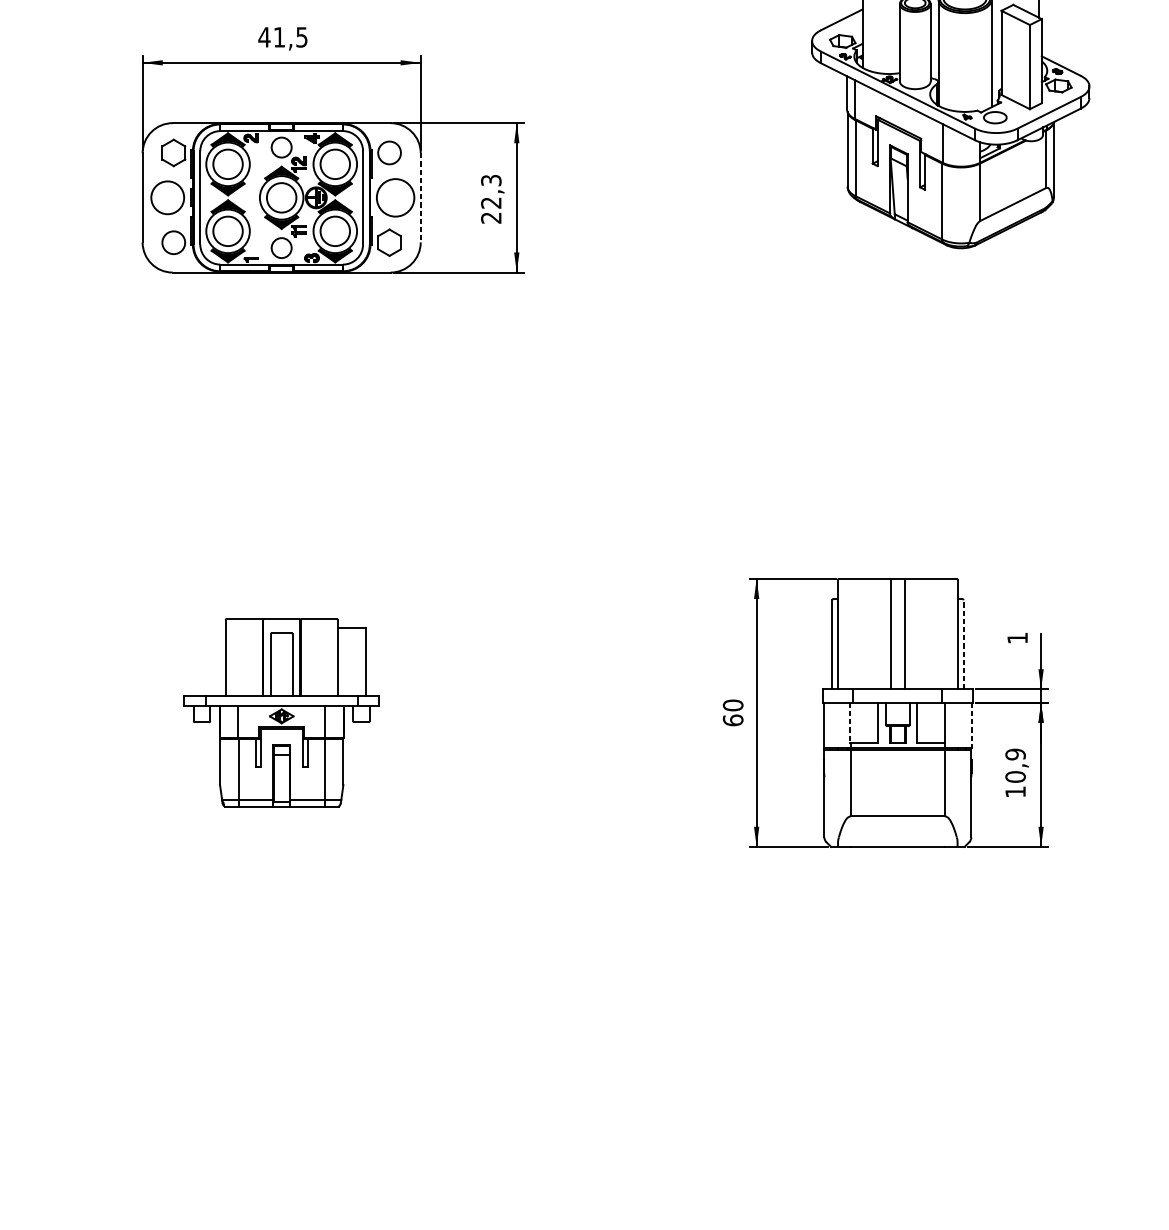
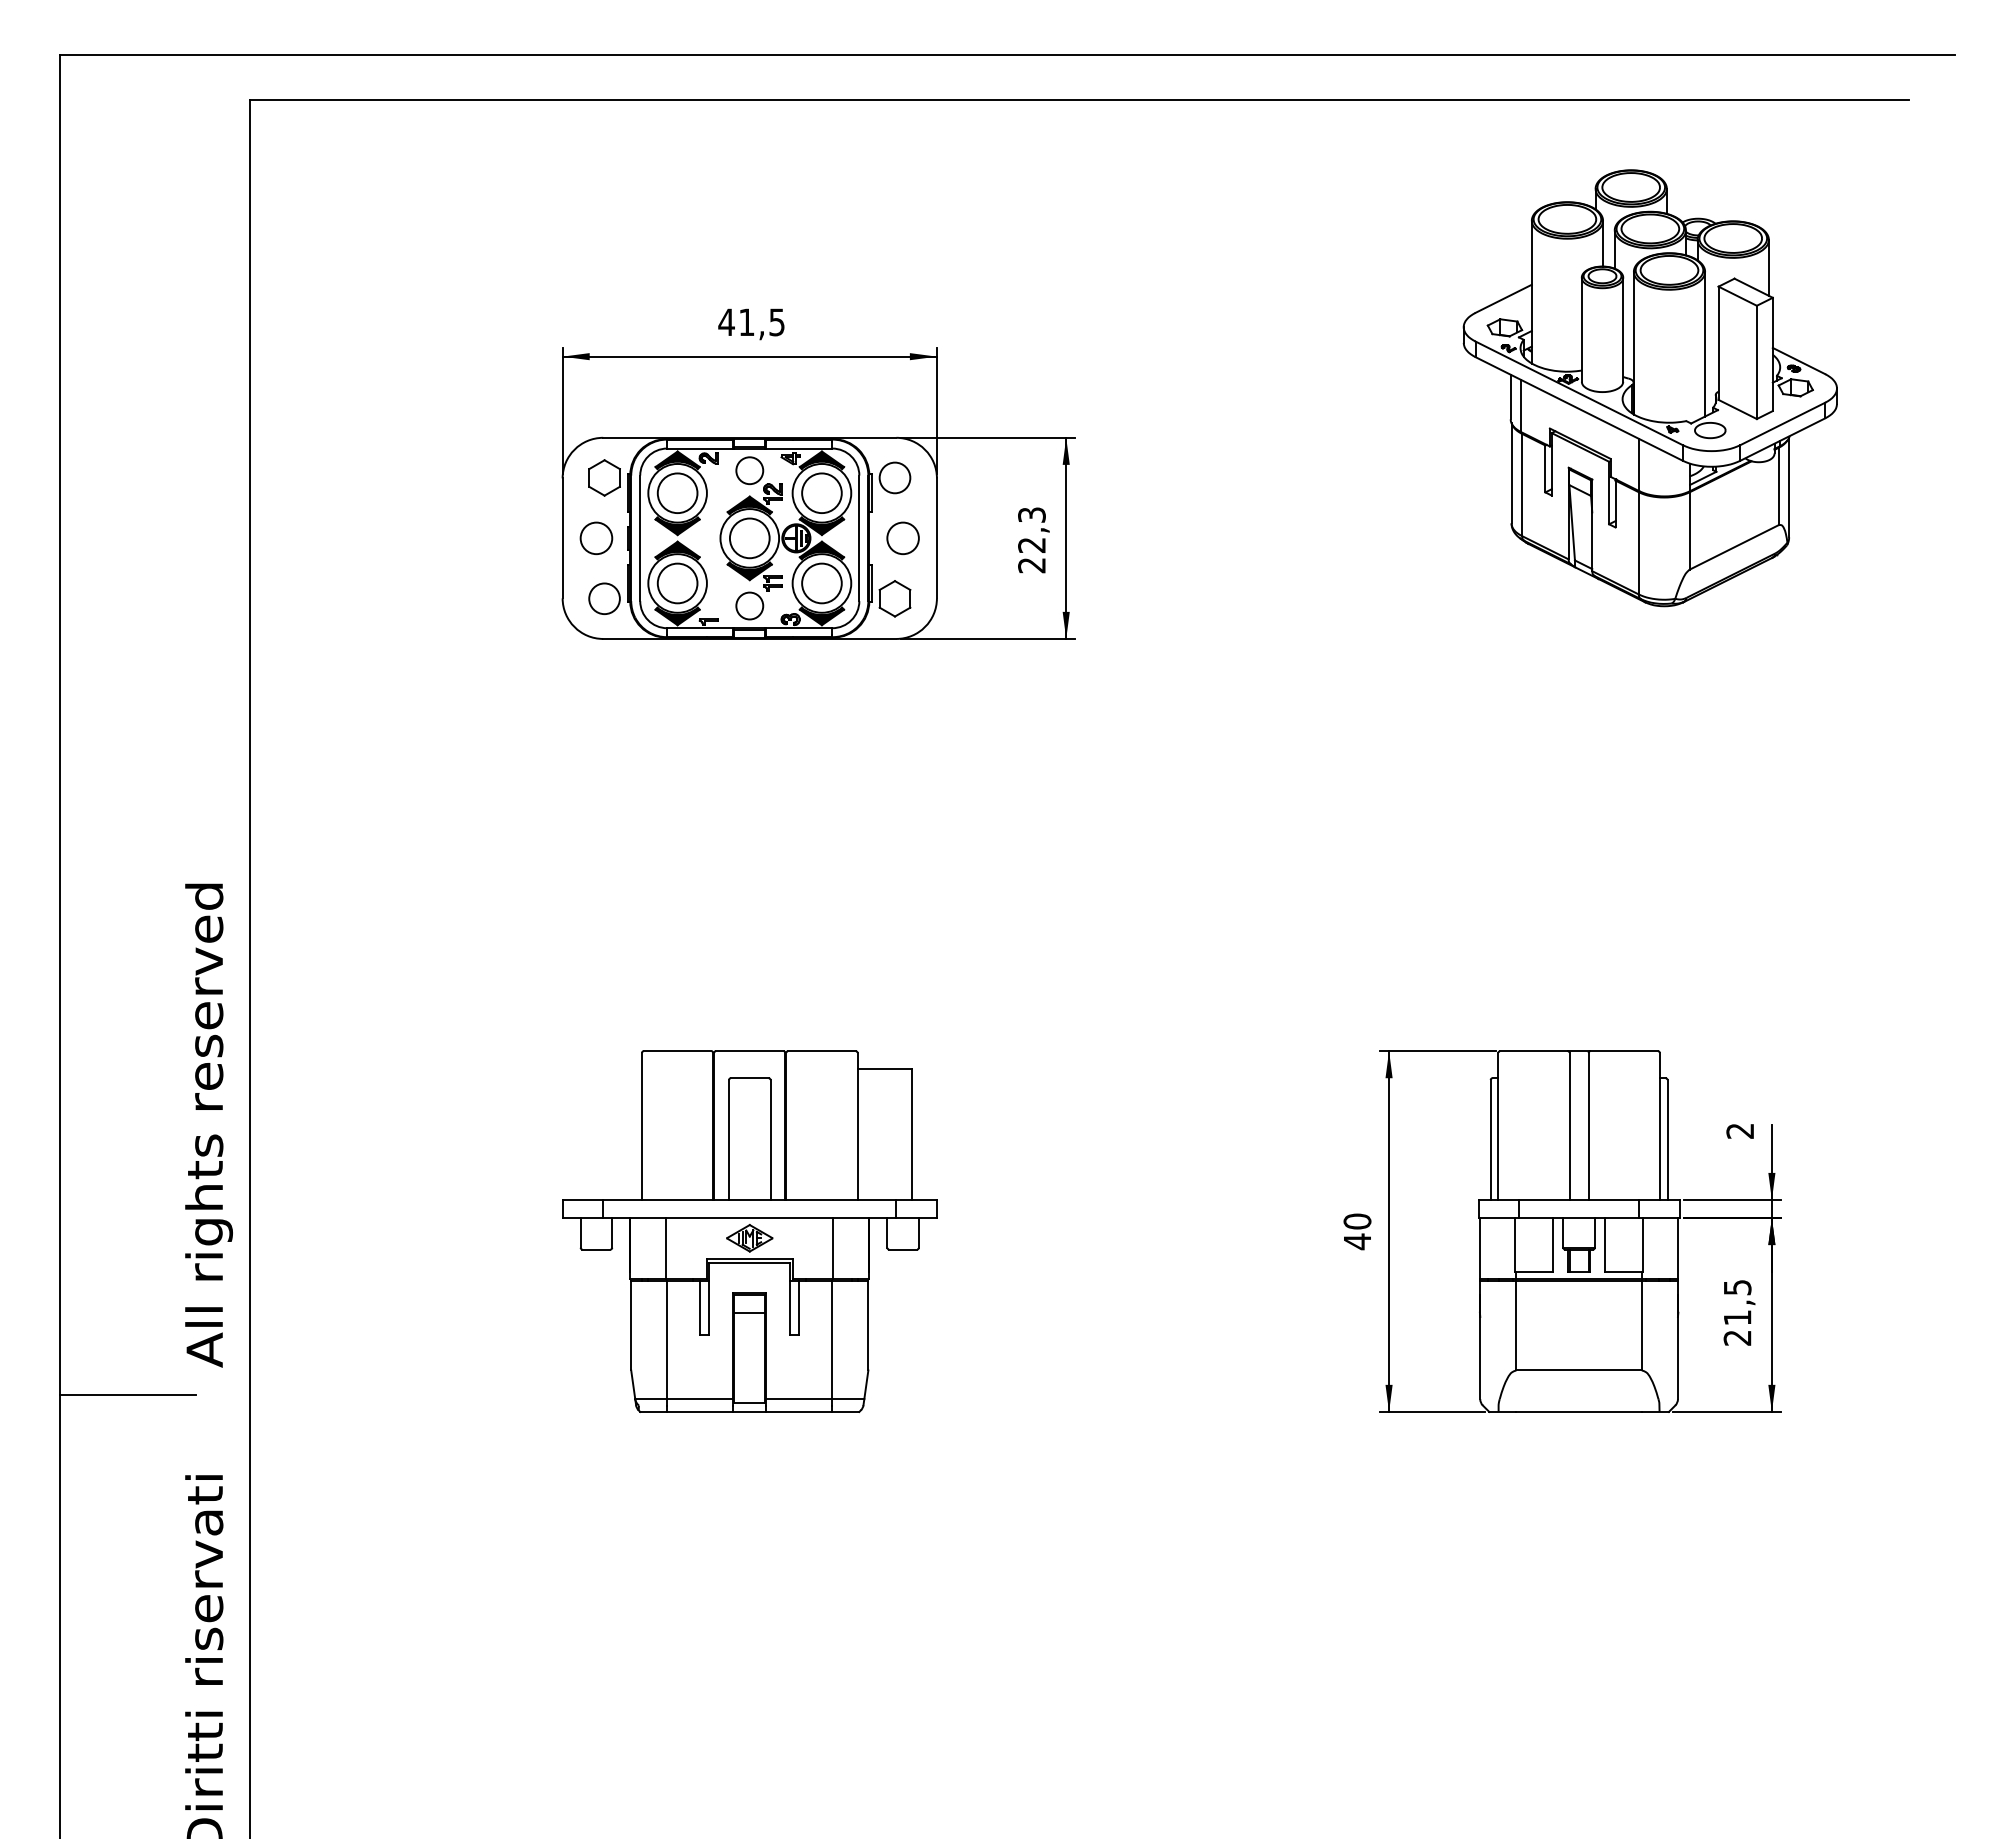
circle: (167, 197) -> (596, 538), size x0.71
circle: (395, 197) -> (902, 538), size x0.62
line: (420, 197) -> (936, 538), dashed -> solid
text: (1017, 638) -> (1739, 1131), 1 -> 2
line: (963, 645) -> (1667, 1140), dashed -> solid
part: (281, 712) -> (749, 1231), size x1.43
text: (733, 720) -> (1357, 1241), 60 -> 40
line: (850, 723) -> (1515, 1245), dashed -> solid
line: (971, 725) -> (1678, 1248), dashed -> solid
text: (1015, 773) -> (1737, 1312), 10,9 -> 21,5

